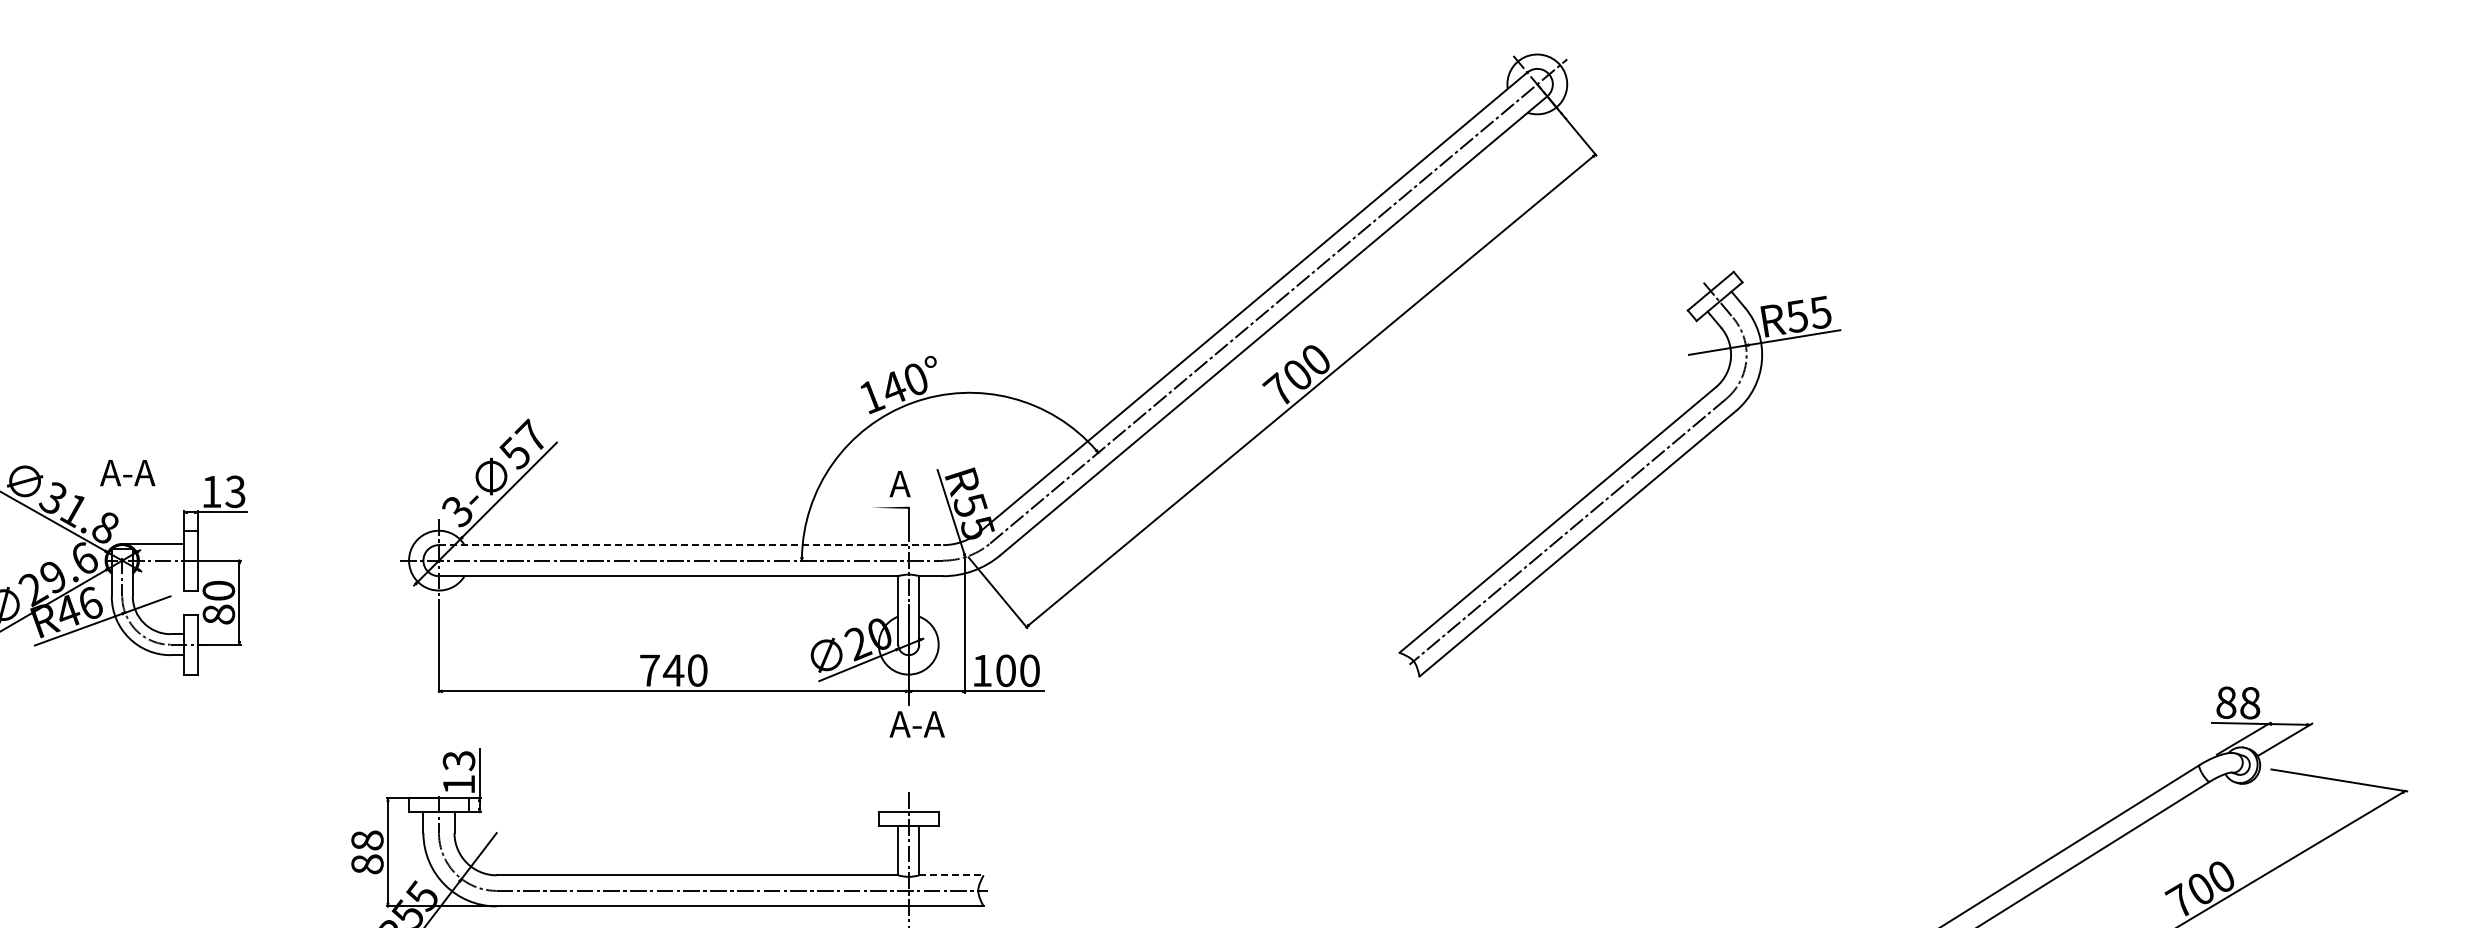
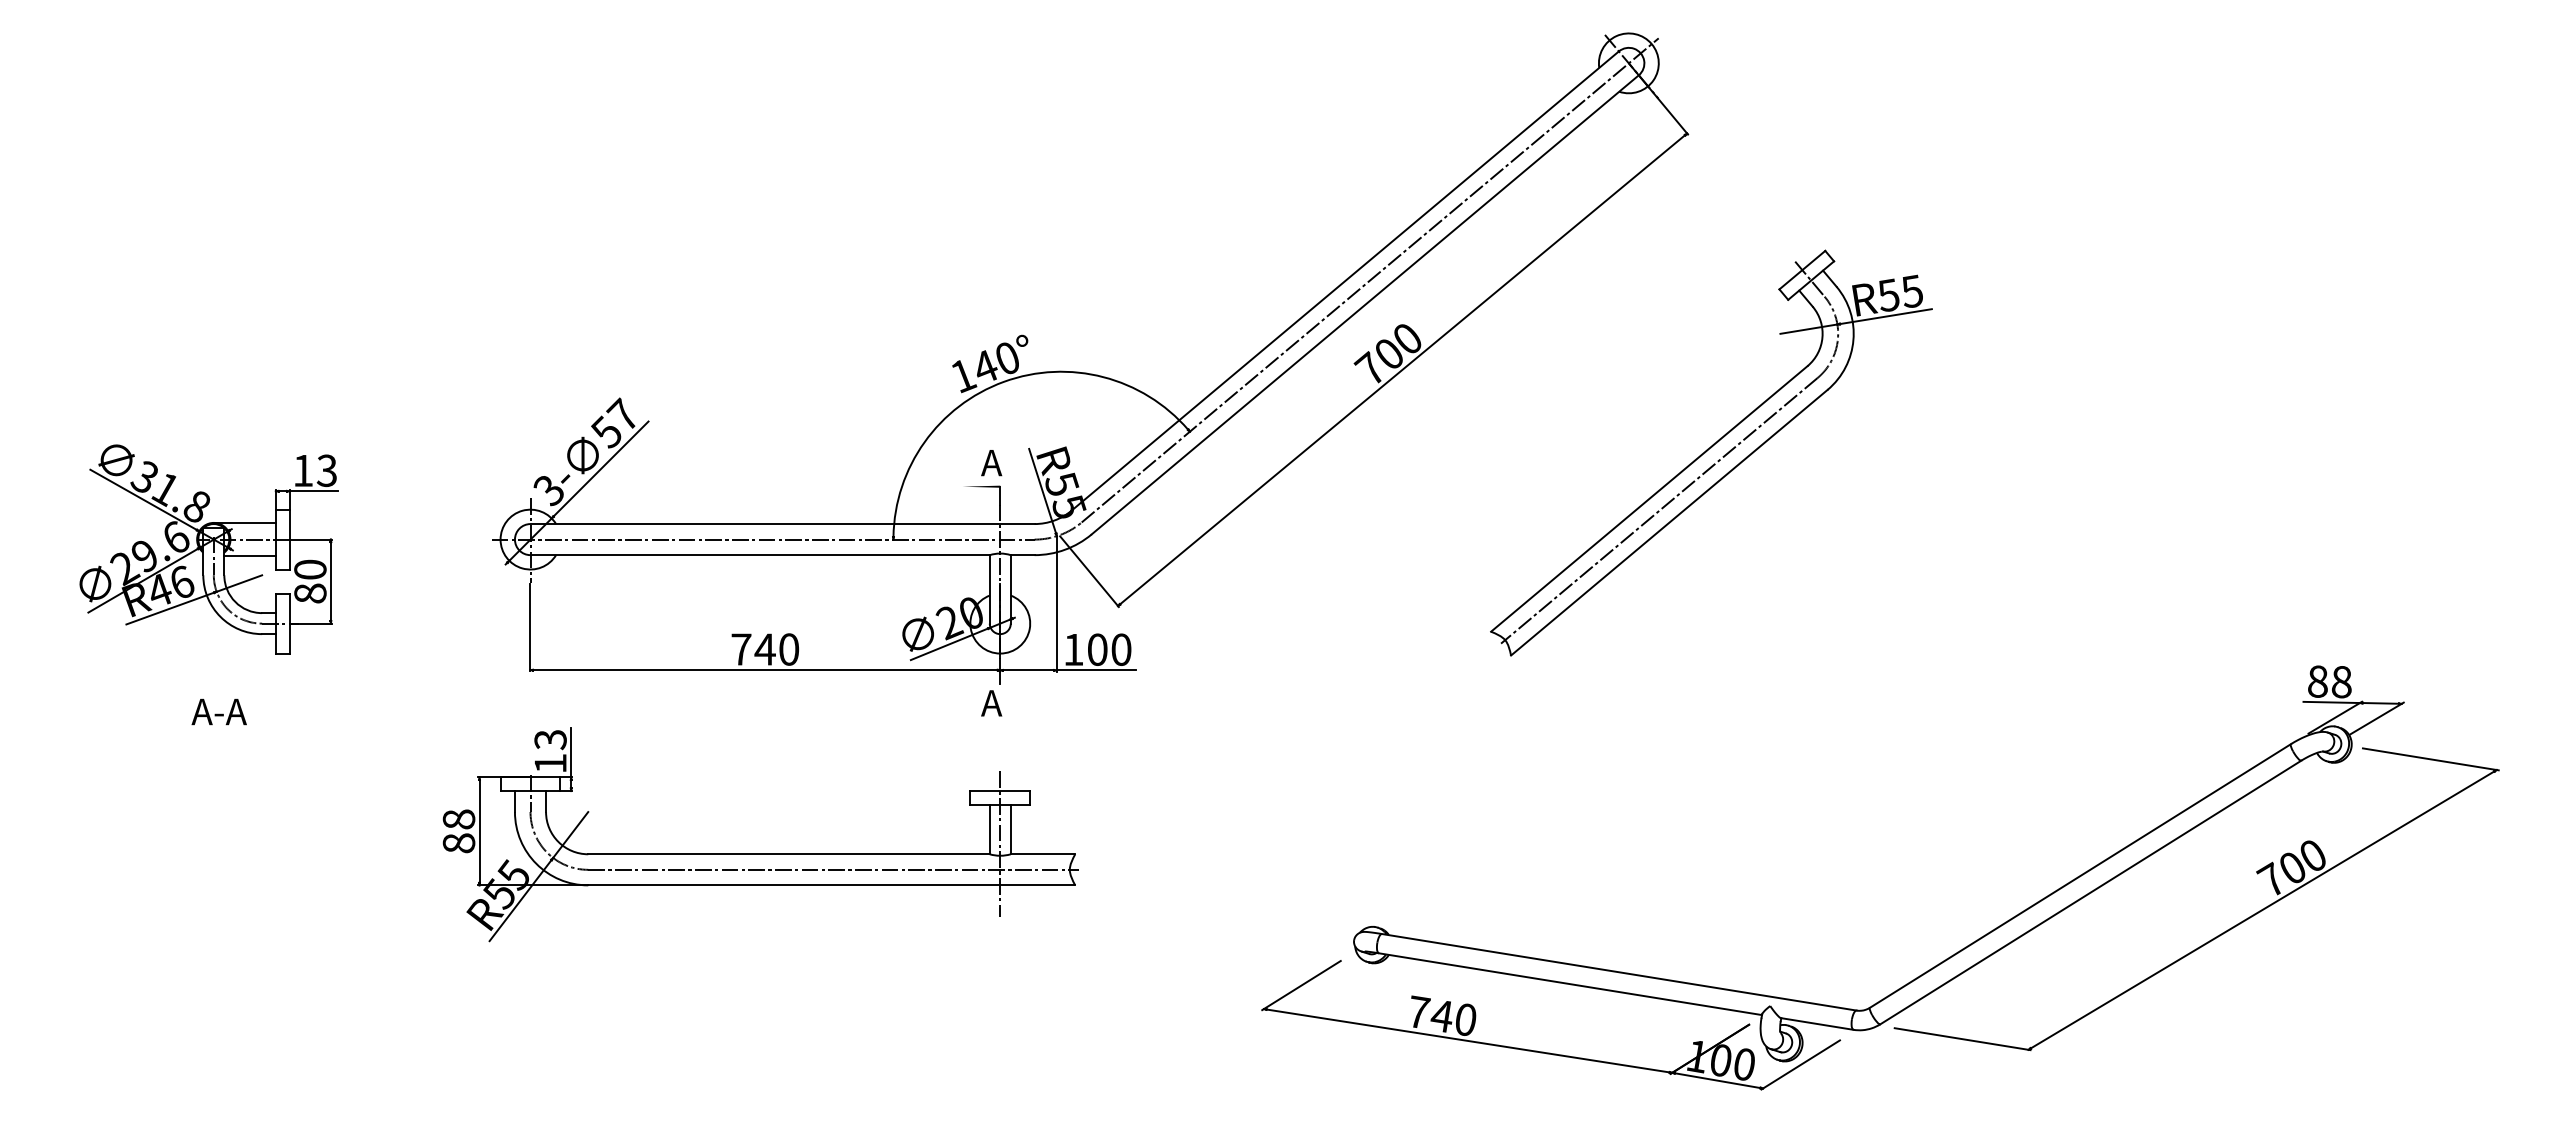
text: (126, 472) -> (218, 711), moved
line: (691, 545) -> (783, 524), dashed -> solid
line: (157, 577) -> (249, 556), added
text: (928, 724) -> (1020, 703), A-A -> A
line: (951, 875) -> (1043, 854), dashed -> solid

